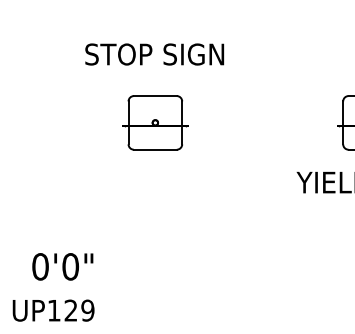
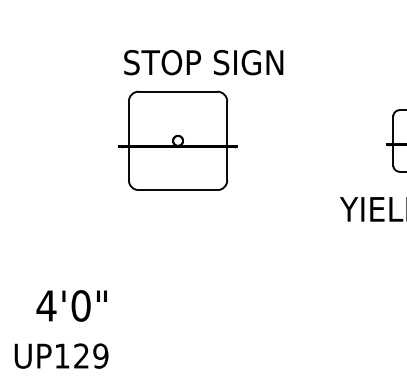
text: (154, 54) -> (203, 62), moved
part: (155, 122) -> (178, 140), size x1.6
text: (40, 266) -> (46, 305), 0'0" -> 4'0"

